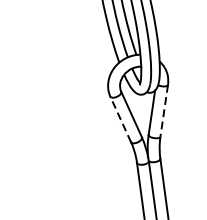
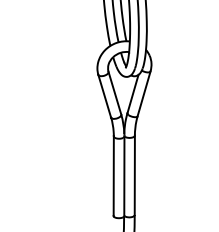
line: (163, 111) -> (143, 94), dashed -> solid
line: (120, 118) -> (104, 95), dashed -> solid

